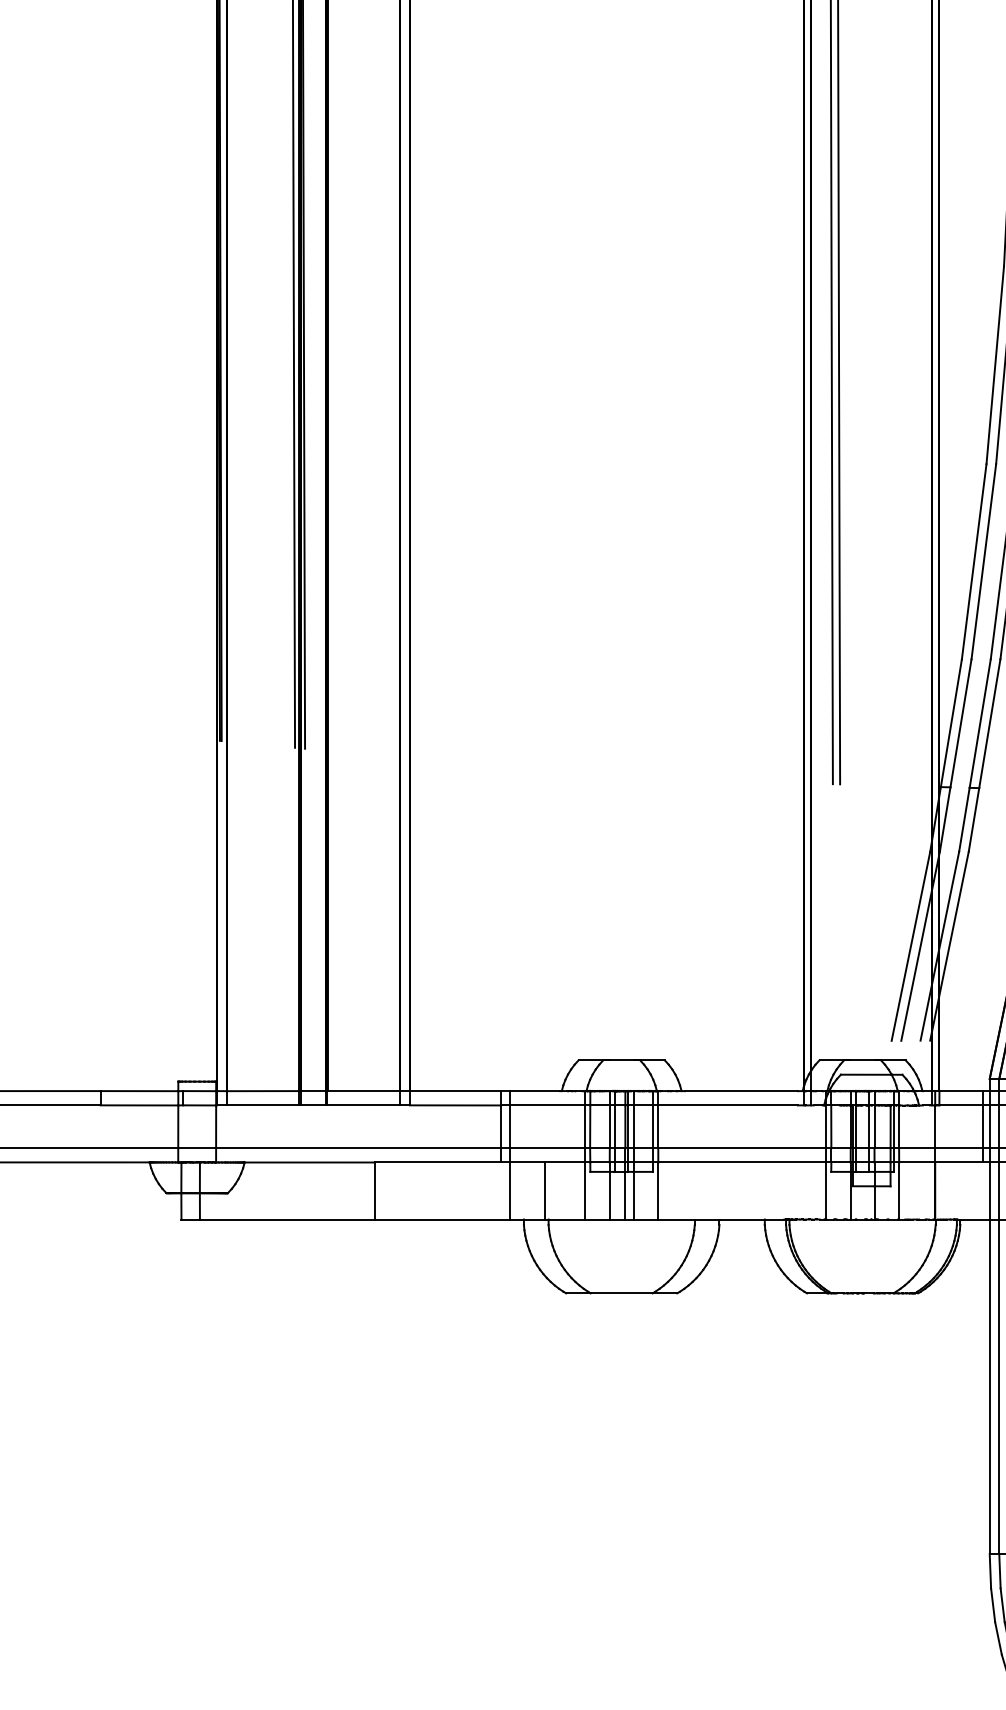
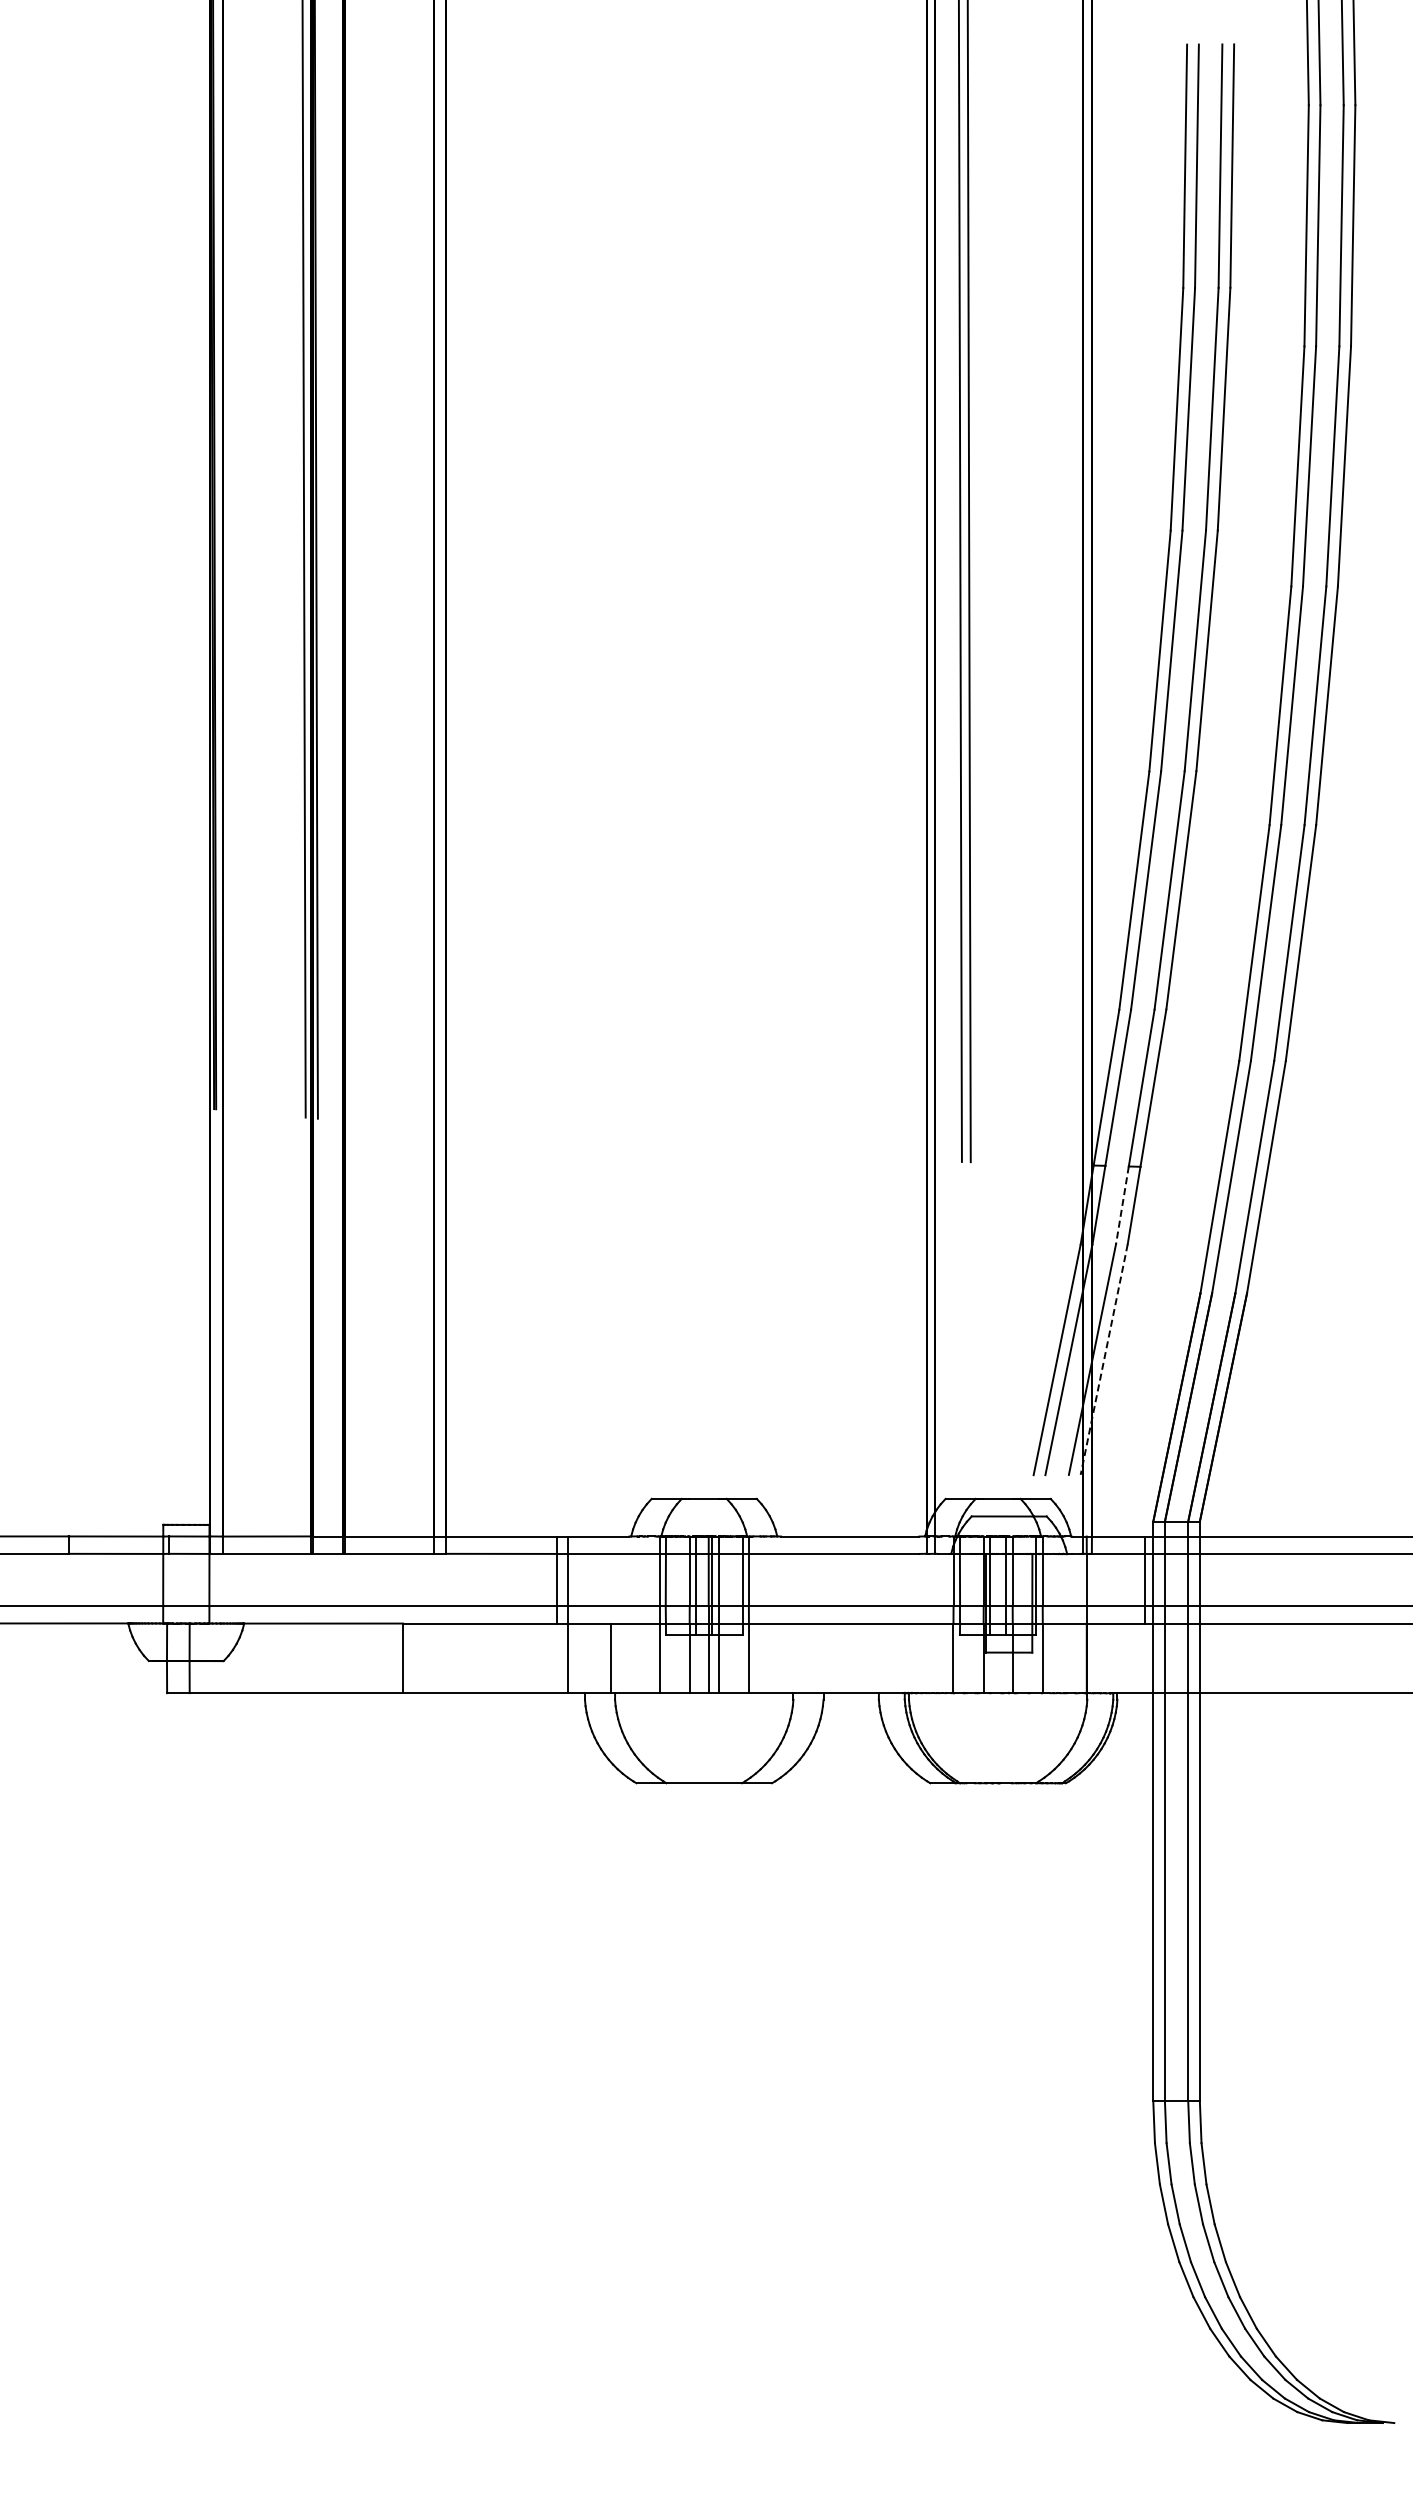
line: (964, 819) -> (1122, 1205), solid -> dashed
line: (949, 946) -> (1104, 1359), solid -> dashed

